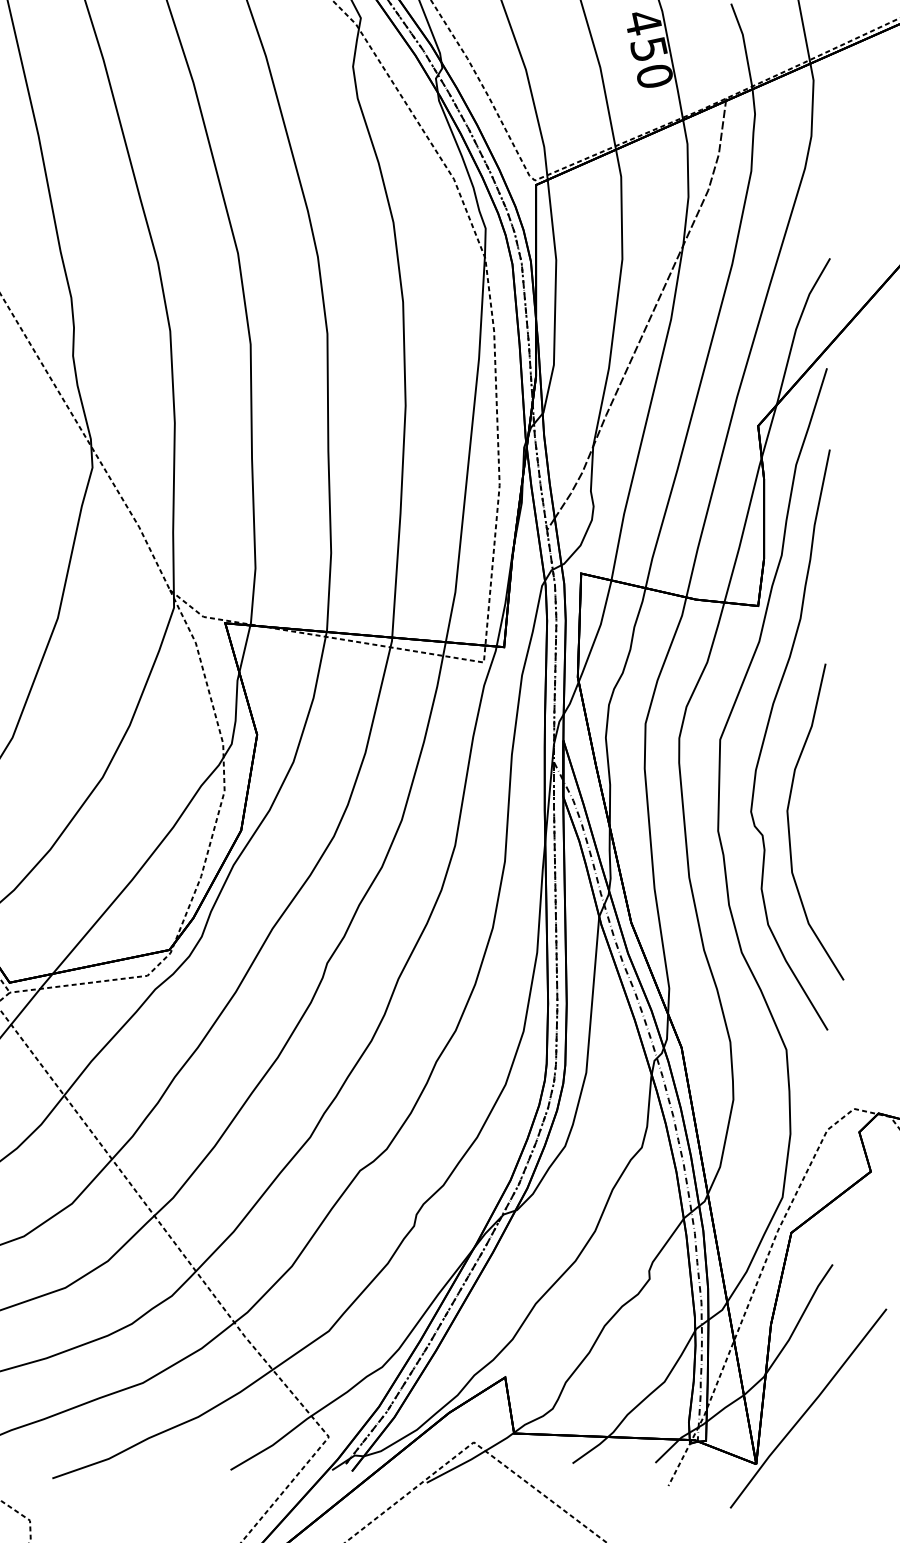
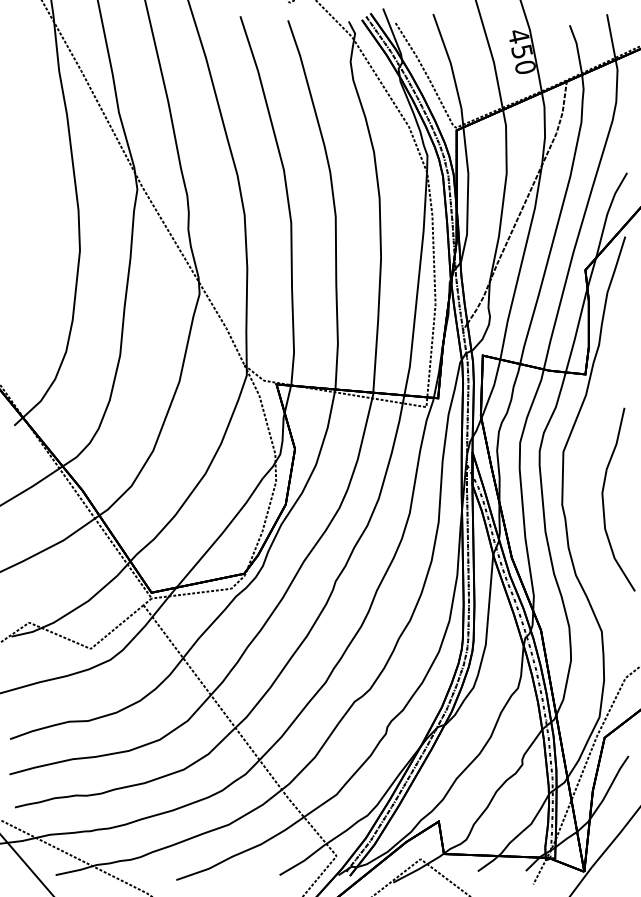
curve: (768, 730) -> (591, 446), removed

